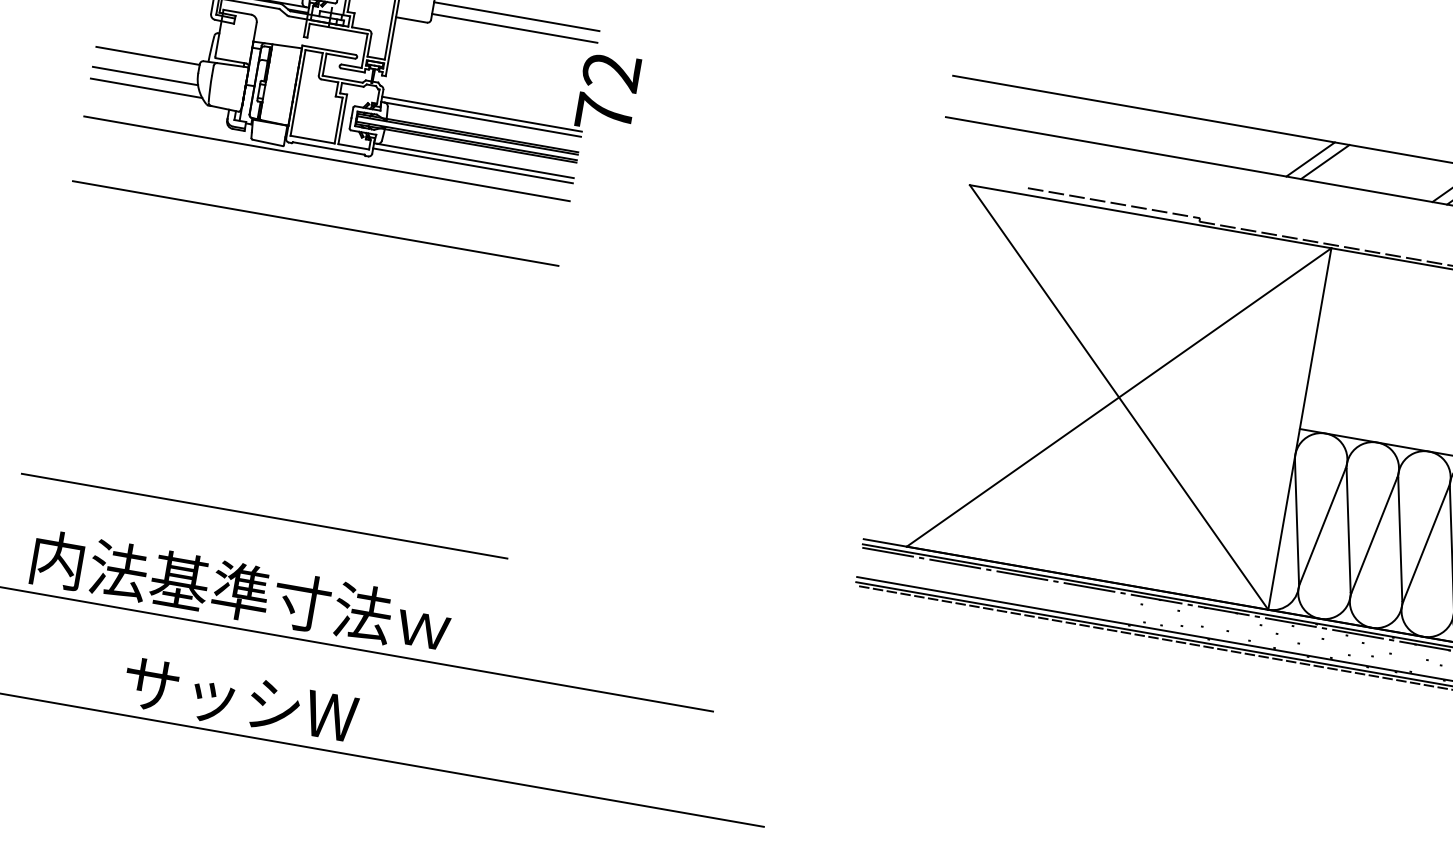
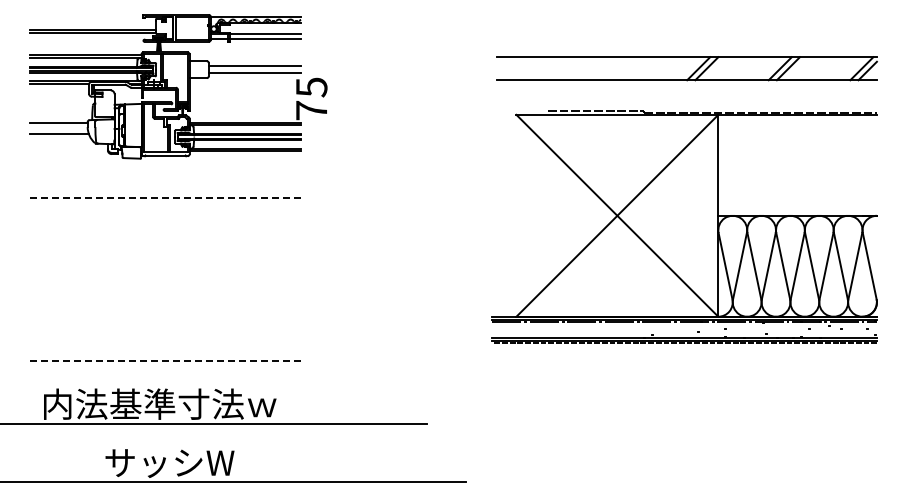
text: (611, 72) -> (311, 87), 72 -> 75
line: (147, 88) -> (61, 140), removed
line: (326, 158) -> (165, 161), removed
line: (315, 223) -> (165, 197), solid -> dashed
line: (264, 515) -> (165, 360), solid -> dashed

